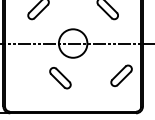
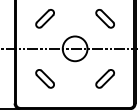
part: (120, 75) -> (104, 78), moved
part: (59, 77) -> (44, 78), moved

